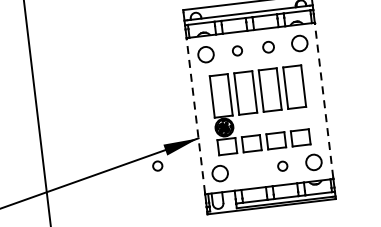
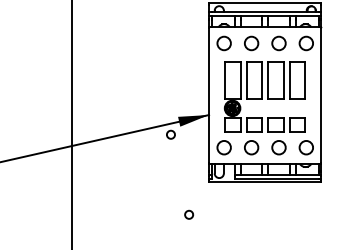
circle: (268, 47) -> (278, 43), size x1.43
circle: (237, 50) -> (251, 43), size x1.67
line: (324, 100) -> (321, 95), dashed -> solid
line: (196, 116) -> (209, 95), dashed -> solid
circle: (282, 165) -> (278, 147), size x1.67
circle: (251, 169) -> (251, 147), added

